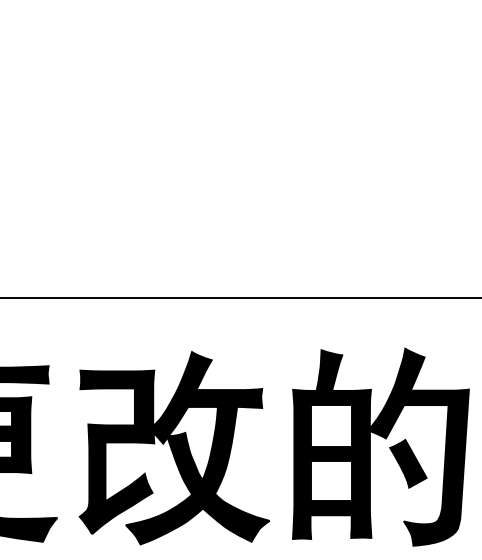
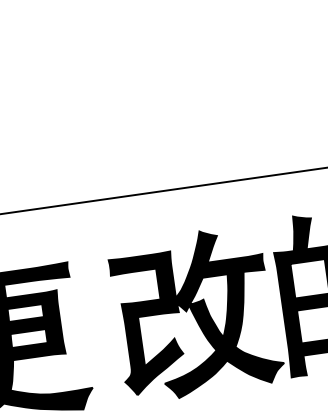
part: (173, 447) -> (195, 313), moved

